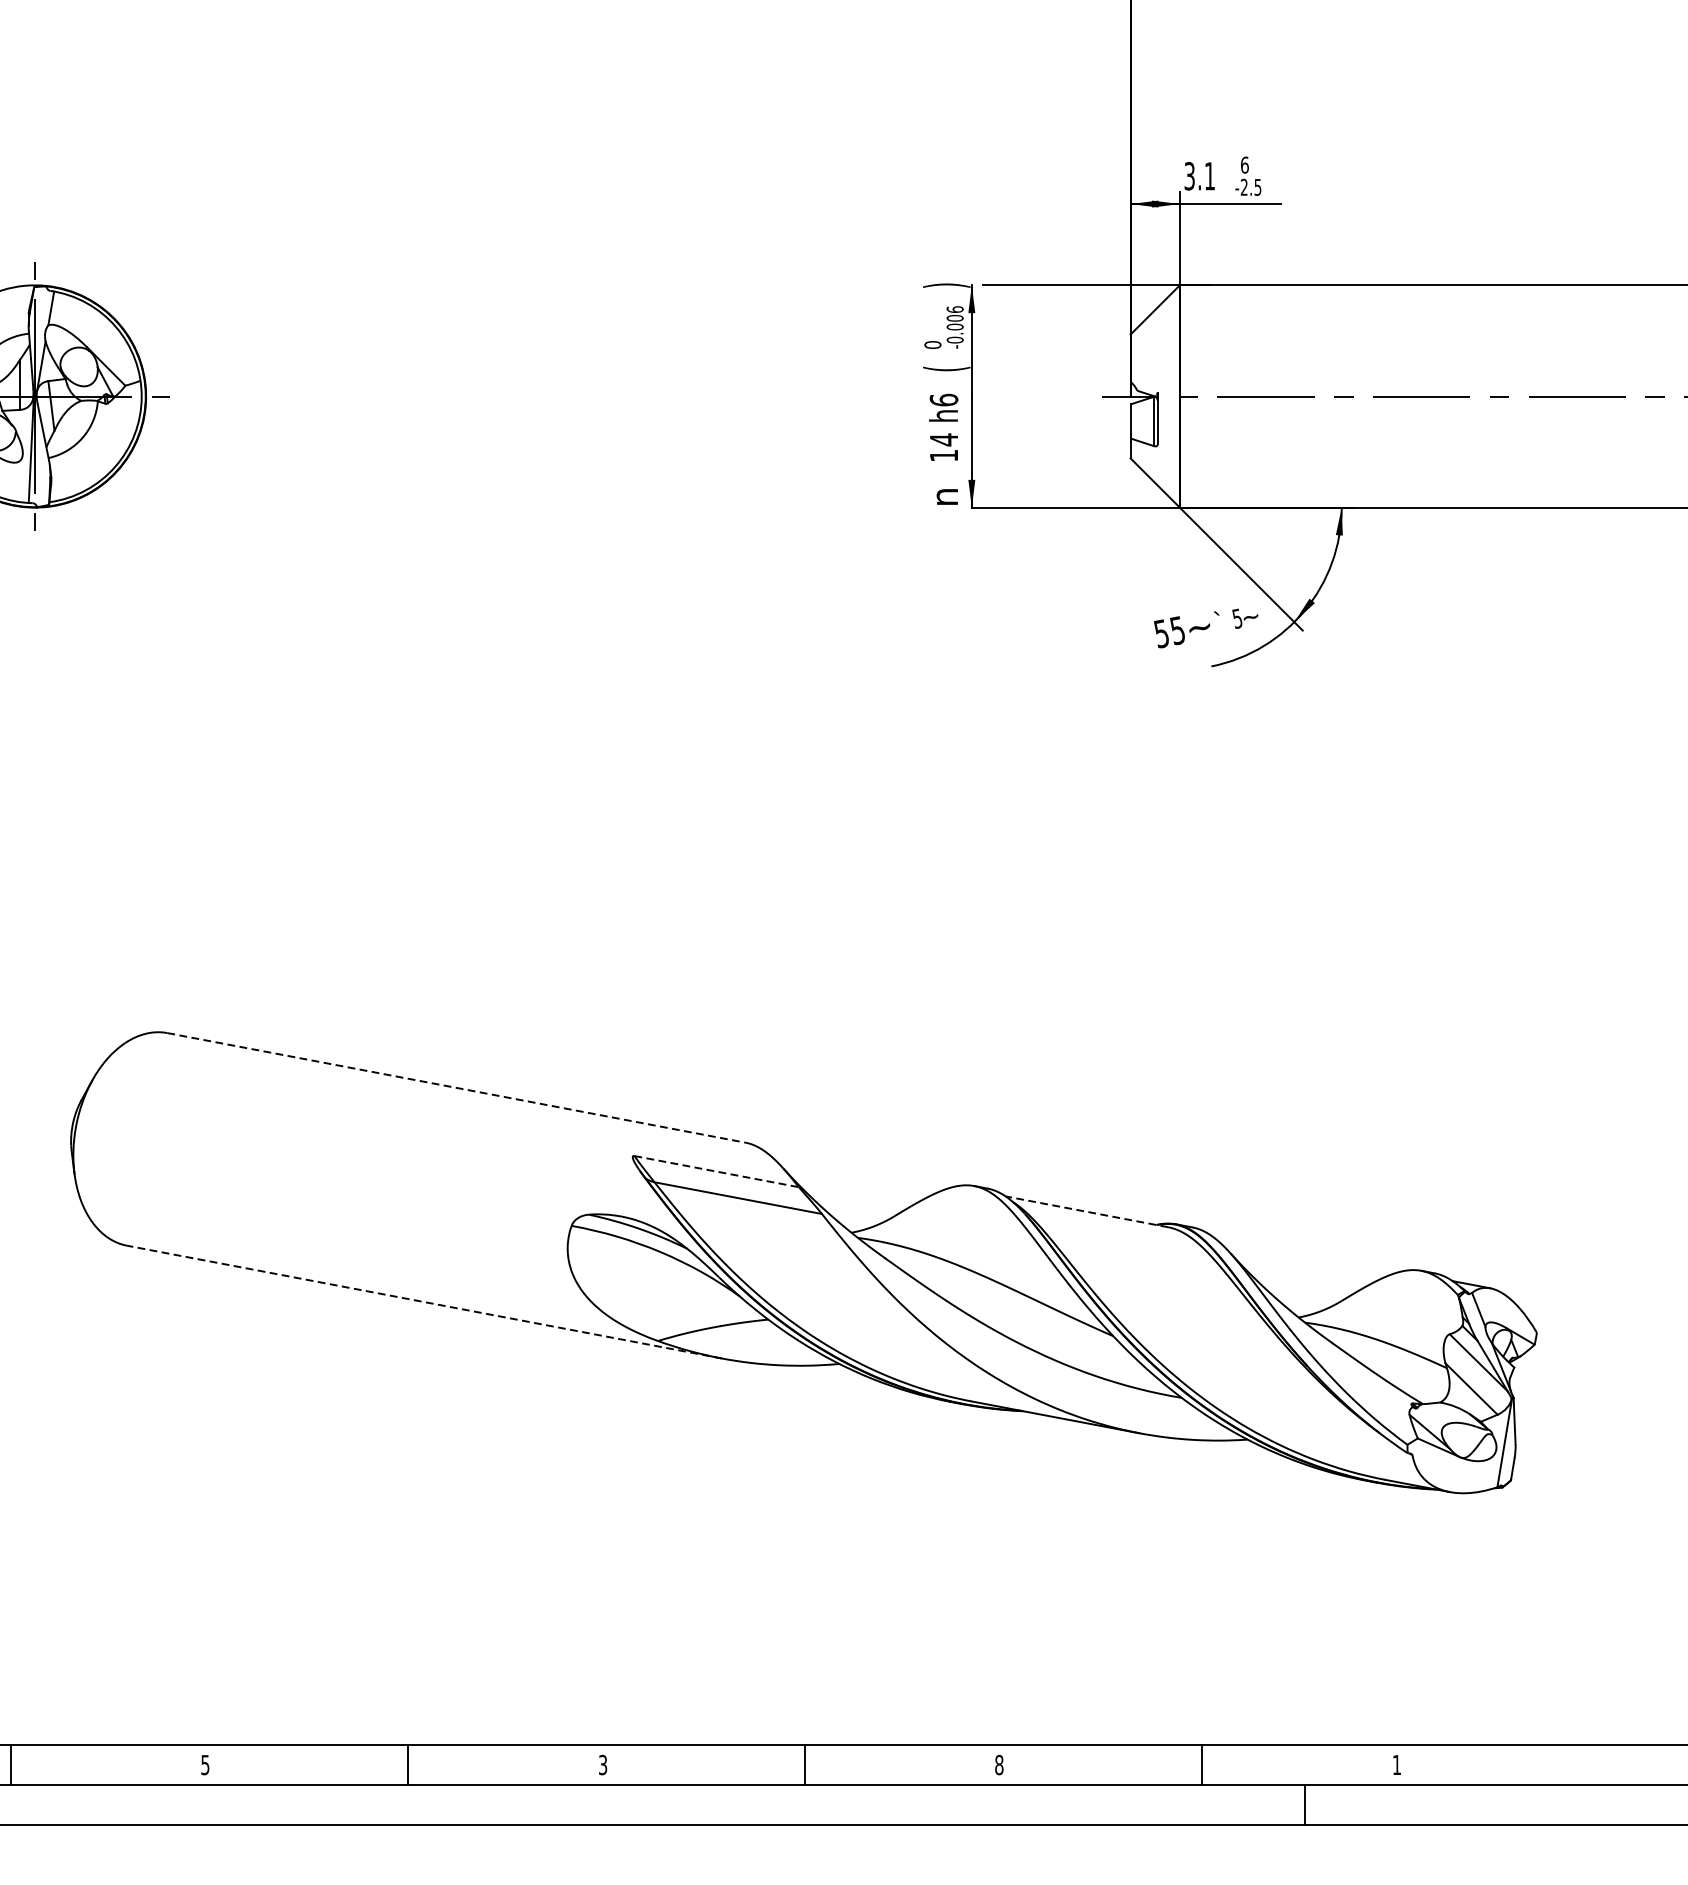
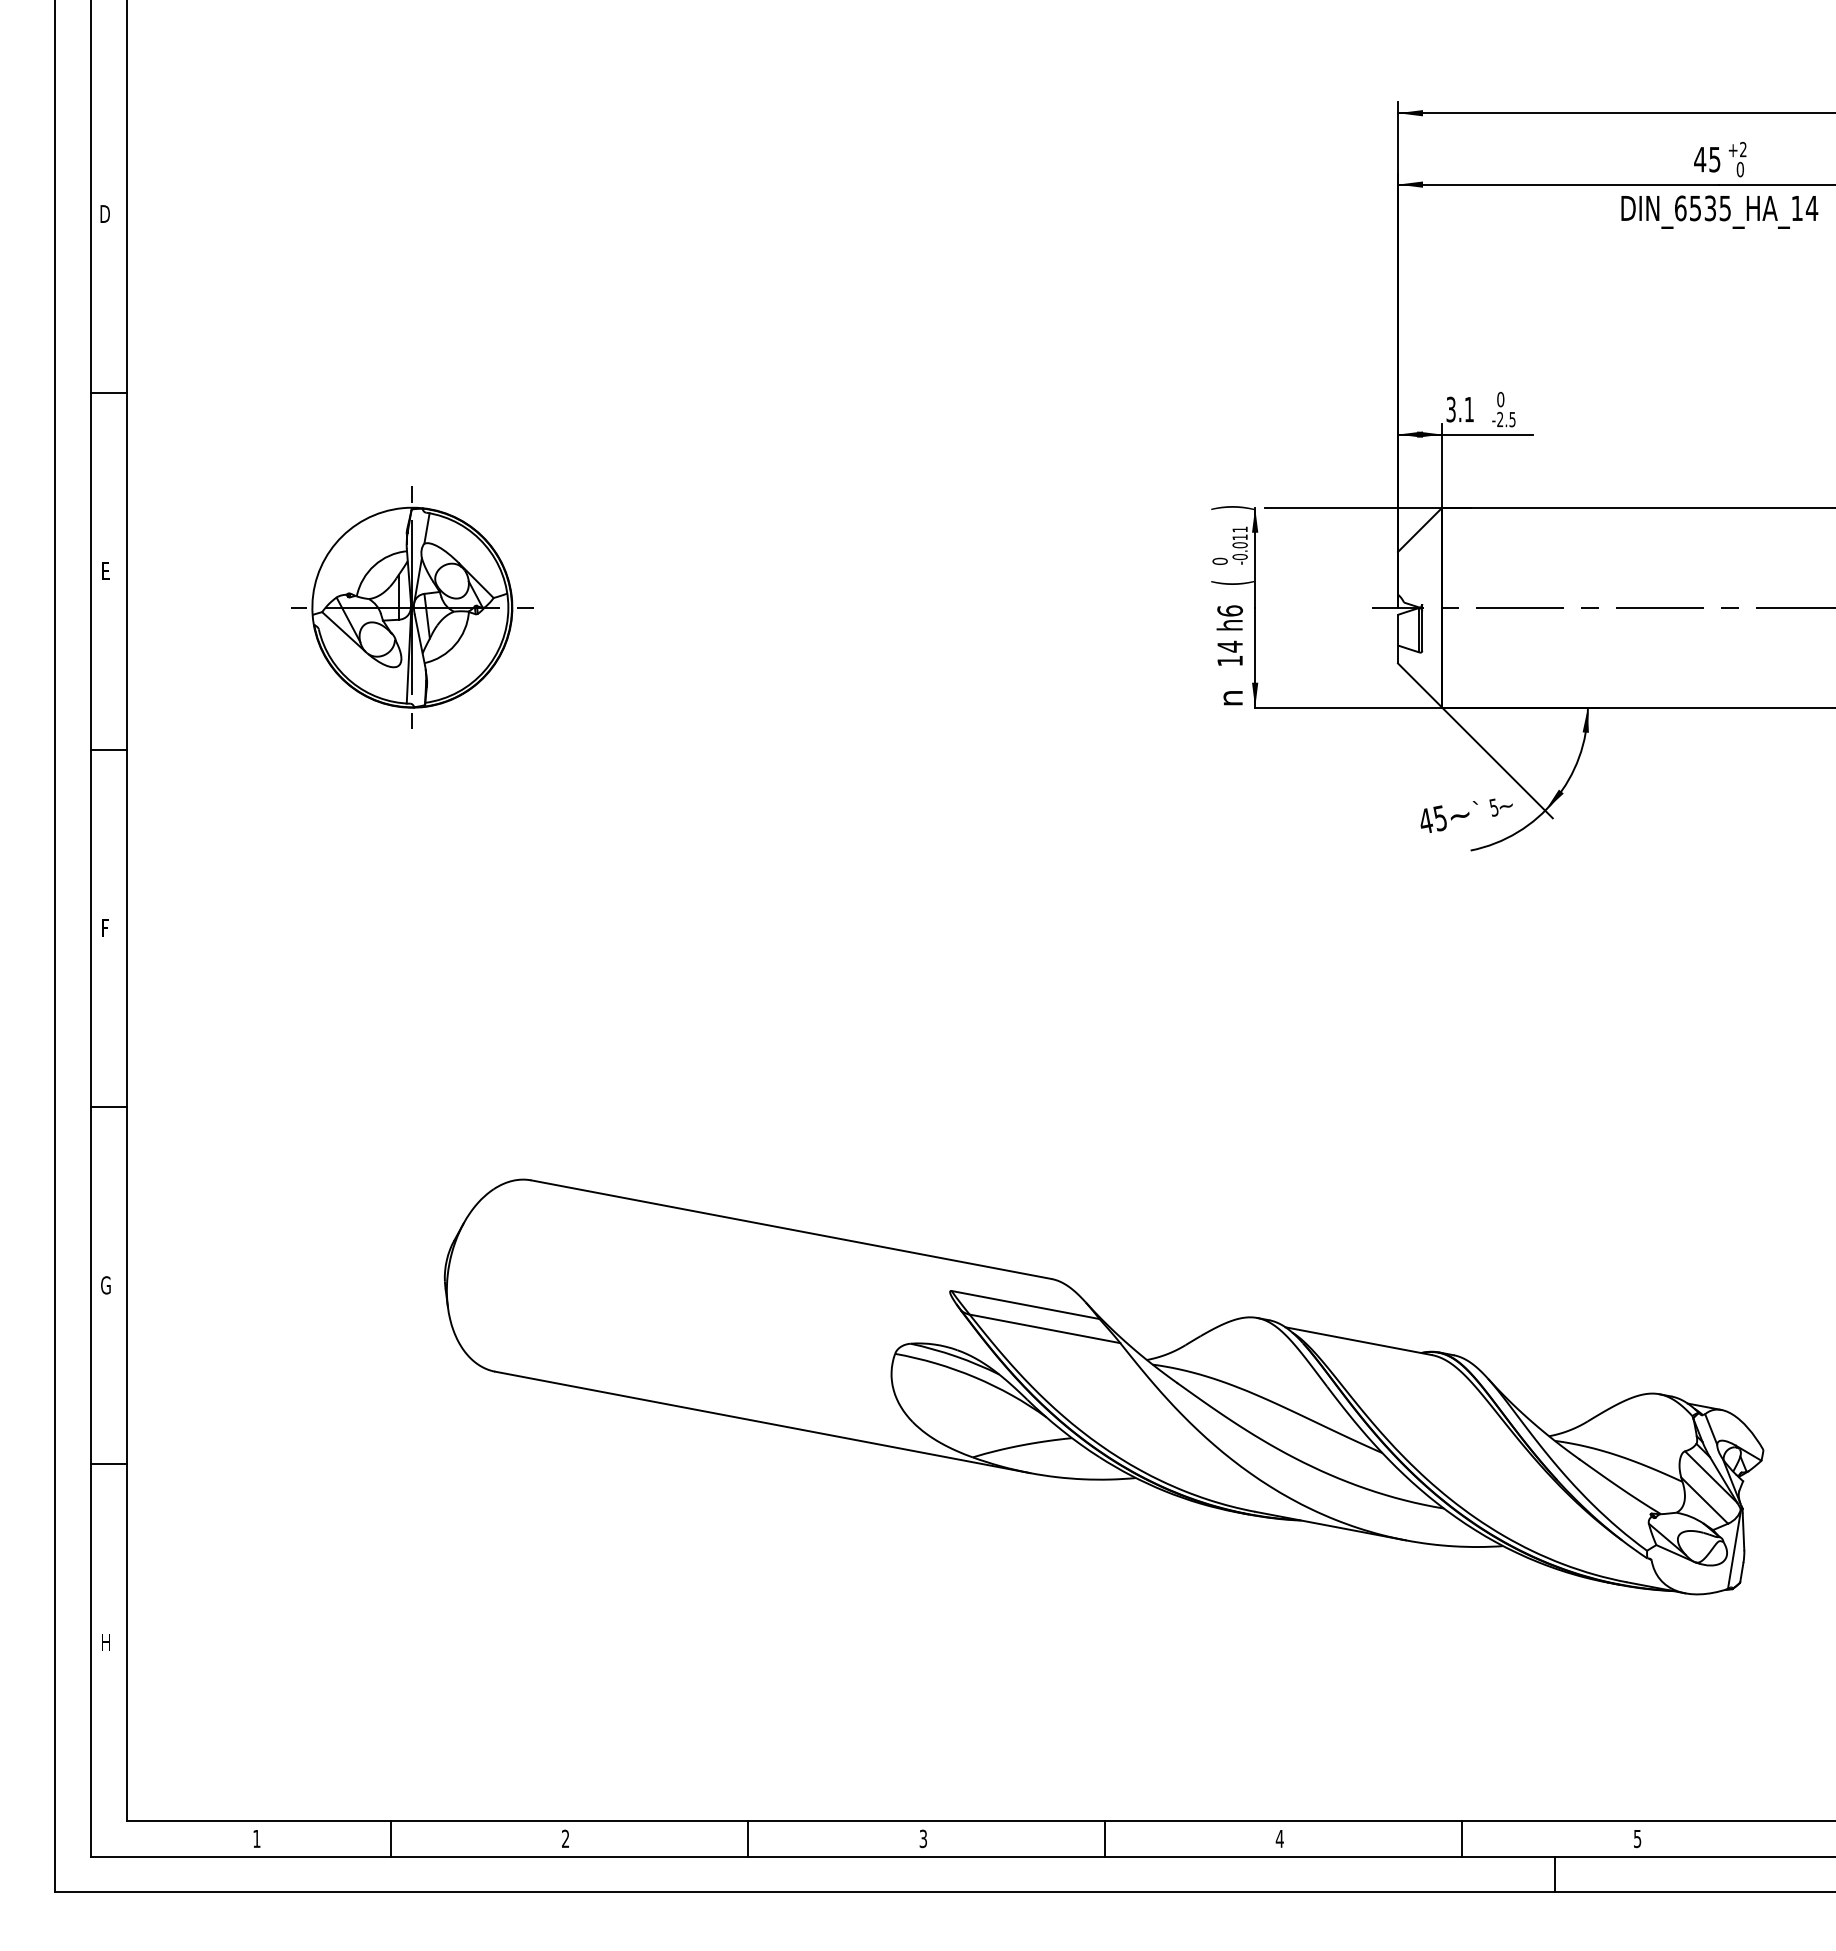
text: (1244, 165) -> (1500, 399), 6 -> 0
text: (954, 314) -> (1239, 533), -0.006 -> -0.011
text: (1162, 634) -> (1426, 821), 55 -> 45
line: (456, 1087) -> (791, 1229), dashed -> solid
line: (717, 1172) -> (1026, 1305), dashed -> solid
line: (1086, 1212) -> (1358, 1341), dashed -> solid
line: (424, 1302) -> (762, 1422), dashed -> solid
text: (205, 1764) -> (565, 1838), 5 -> 2
text: (998, 1764) -> (1279, 1838), 8 -> 4
text: (1396, 1765) -> (1637, 1839), 1 -> 5

